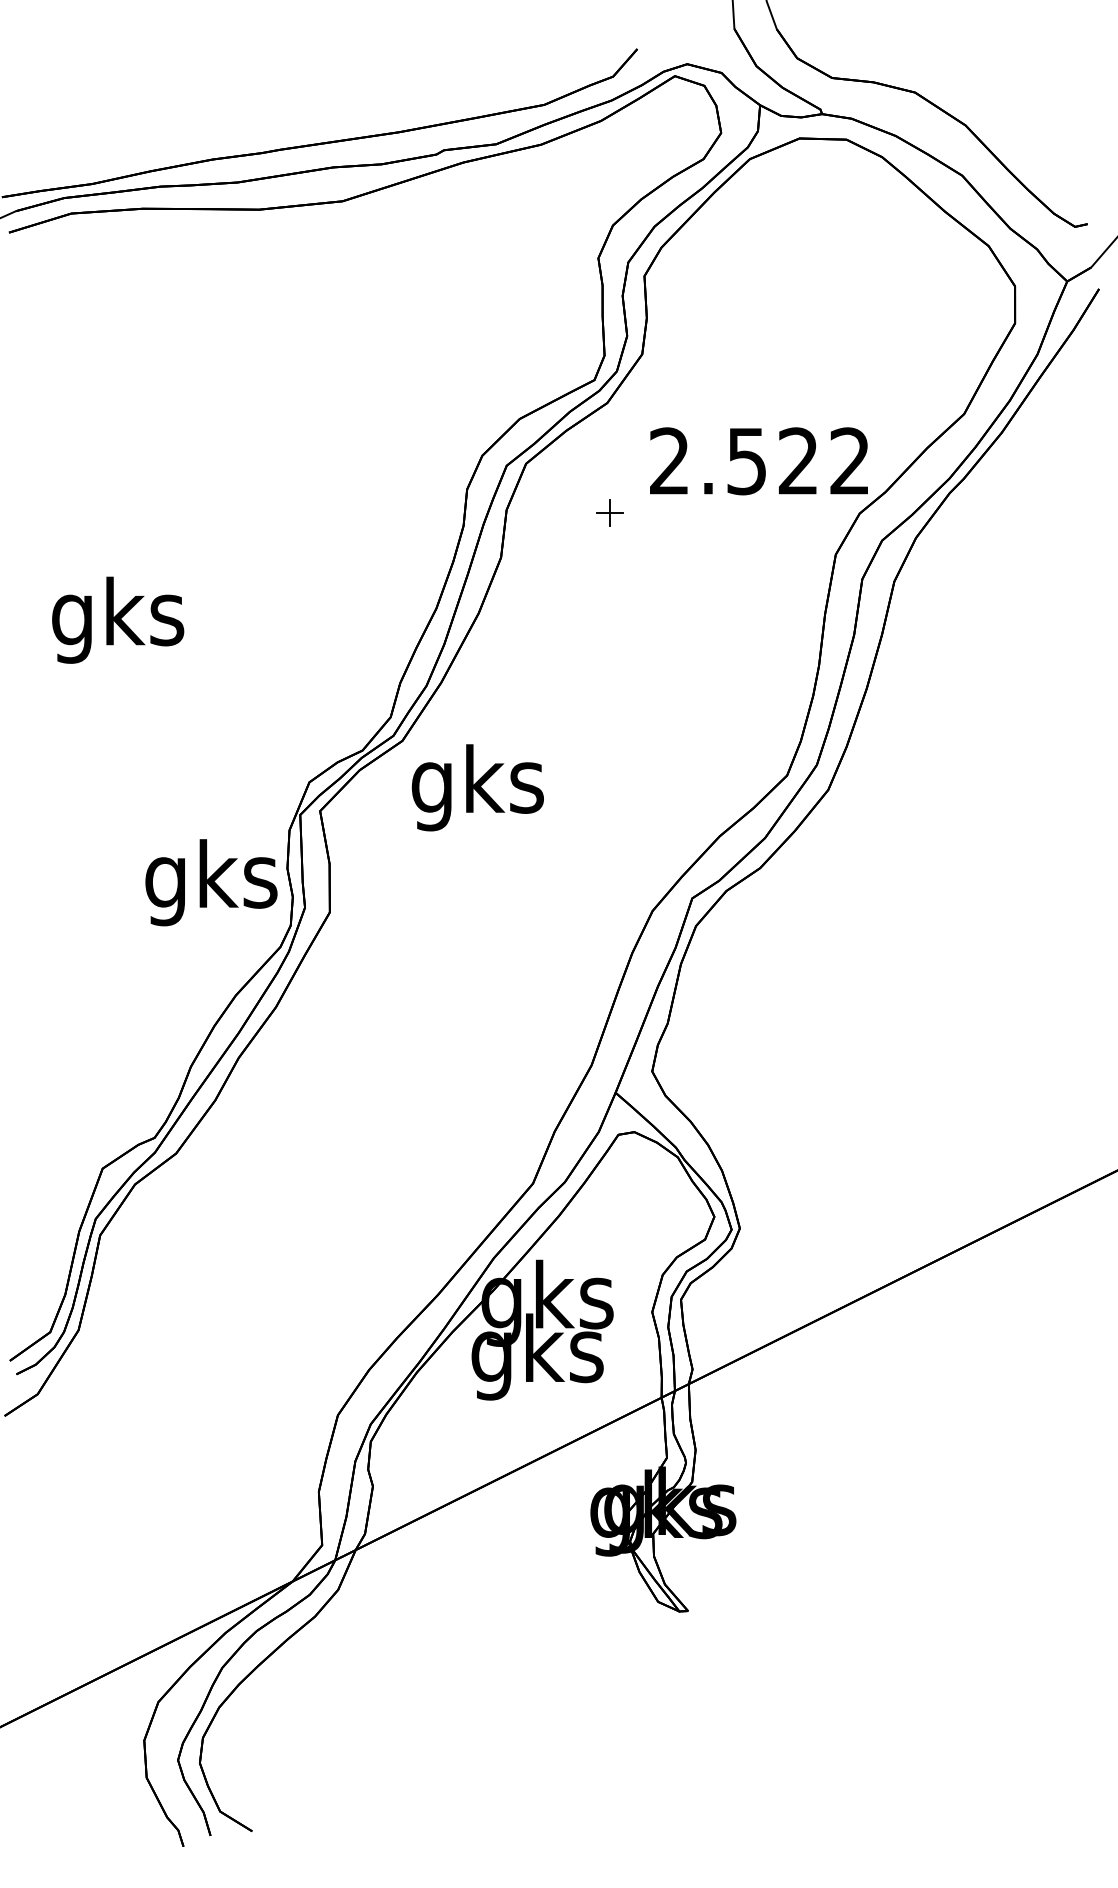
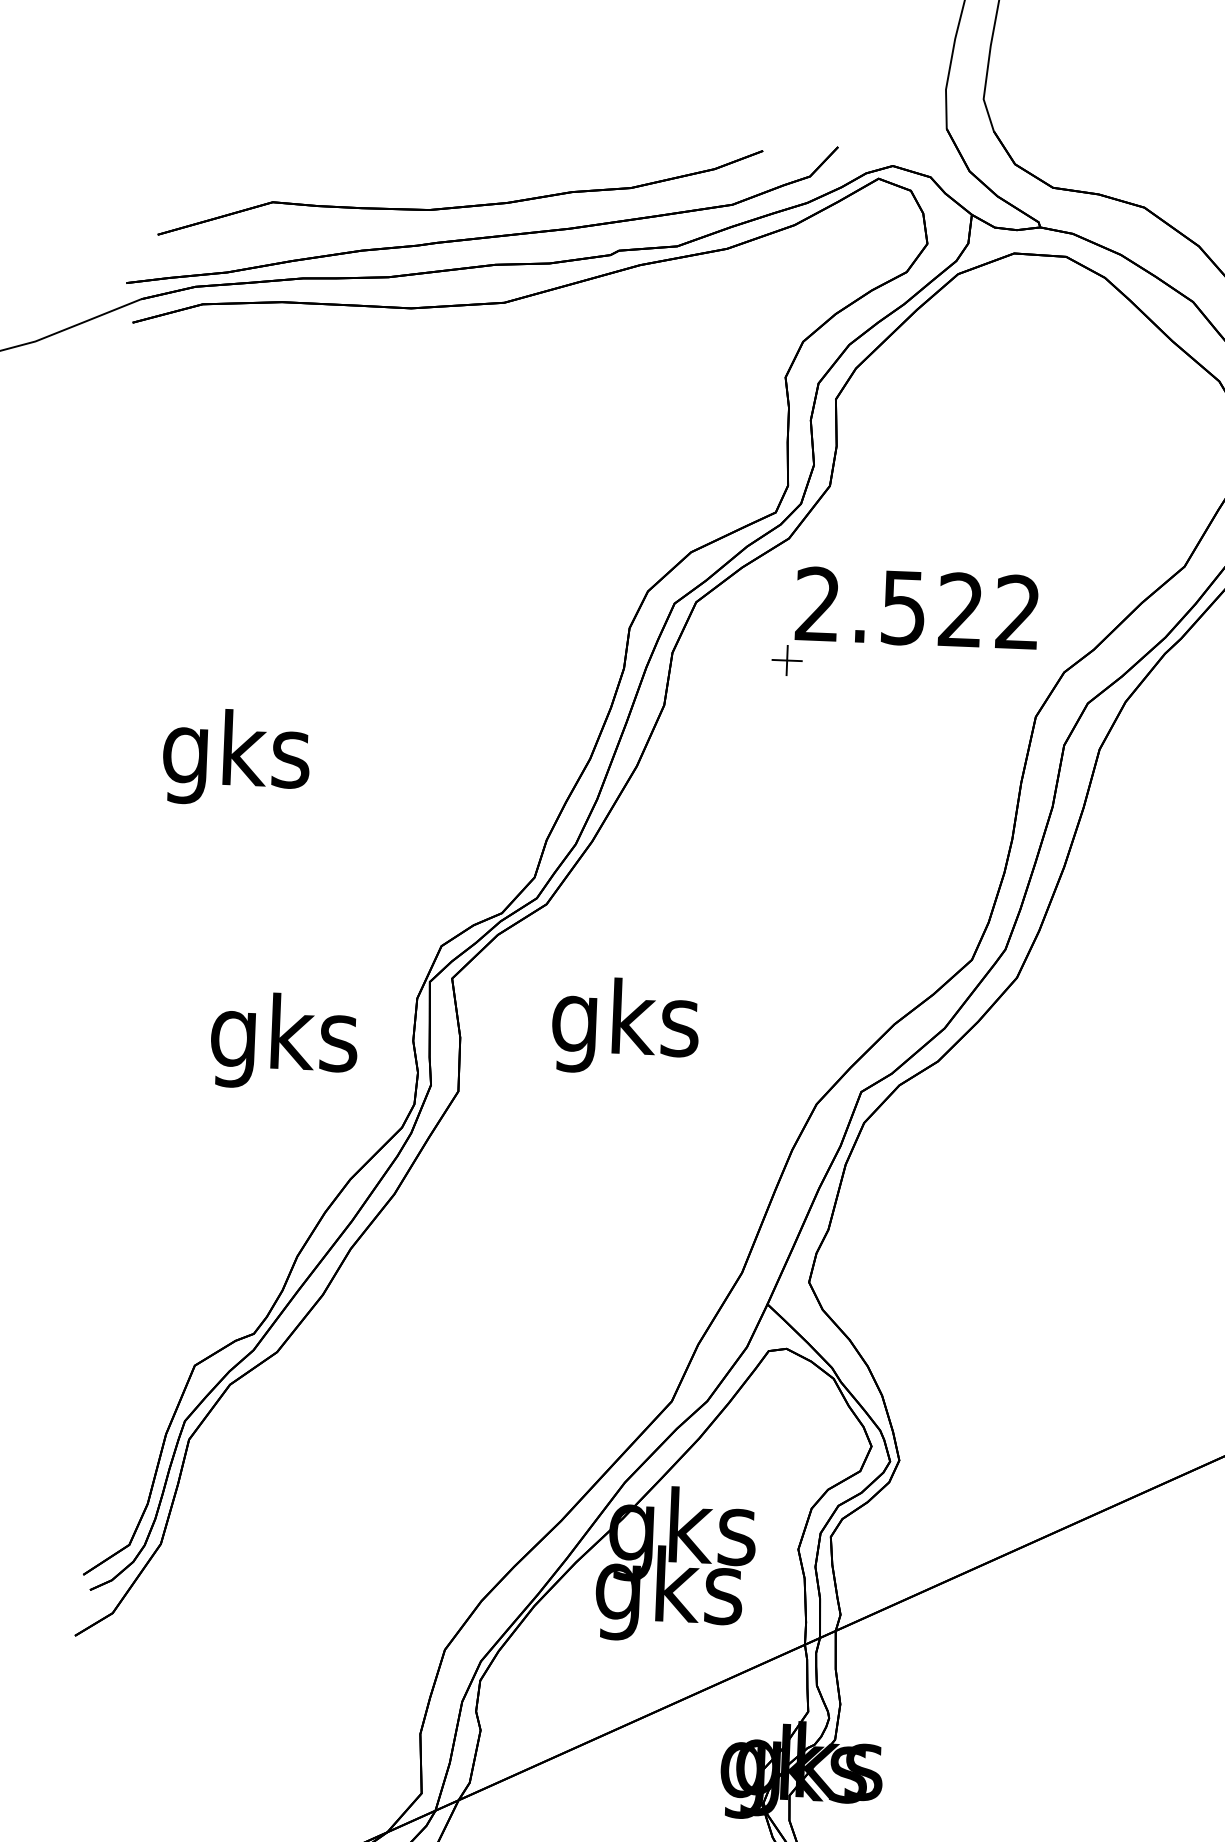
part: (300, 115) -> (461, 205), added
text: (758, 461) -> (916, 608), moved
text: (477, 787) -> (625, 1025), moved
text: (211, 882) -> (284, 1041), moved

